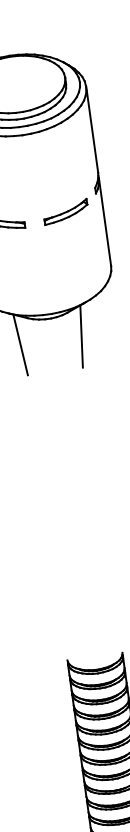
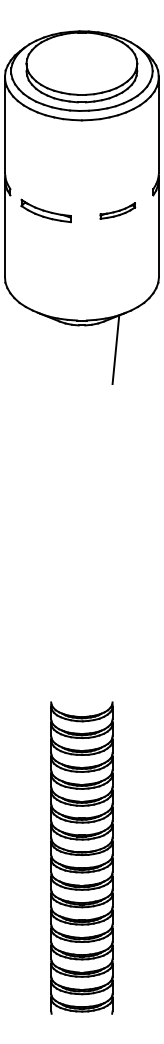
part: (65, 211) -> (117, 210), size x0.7
line: (20, 344) -> (47, 349), removed

